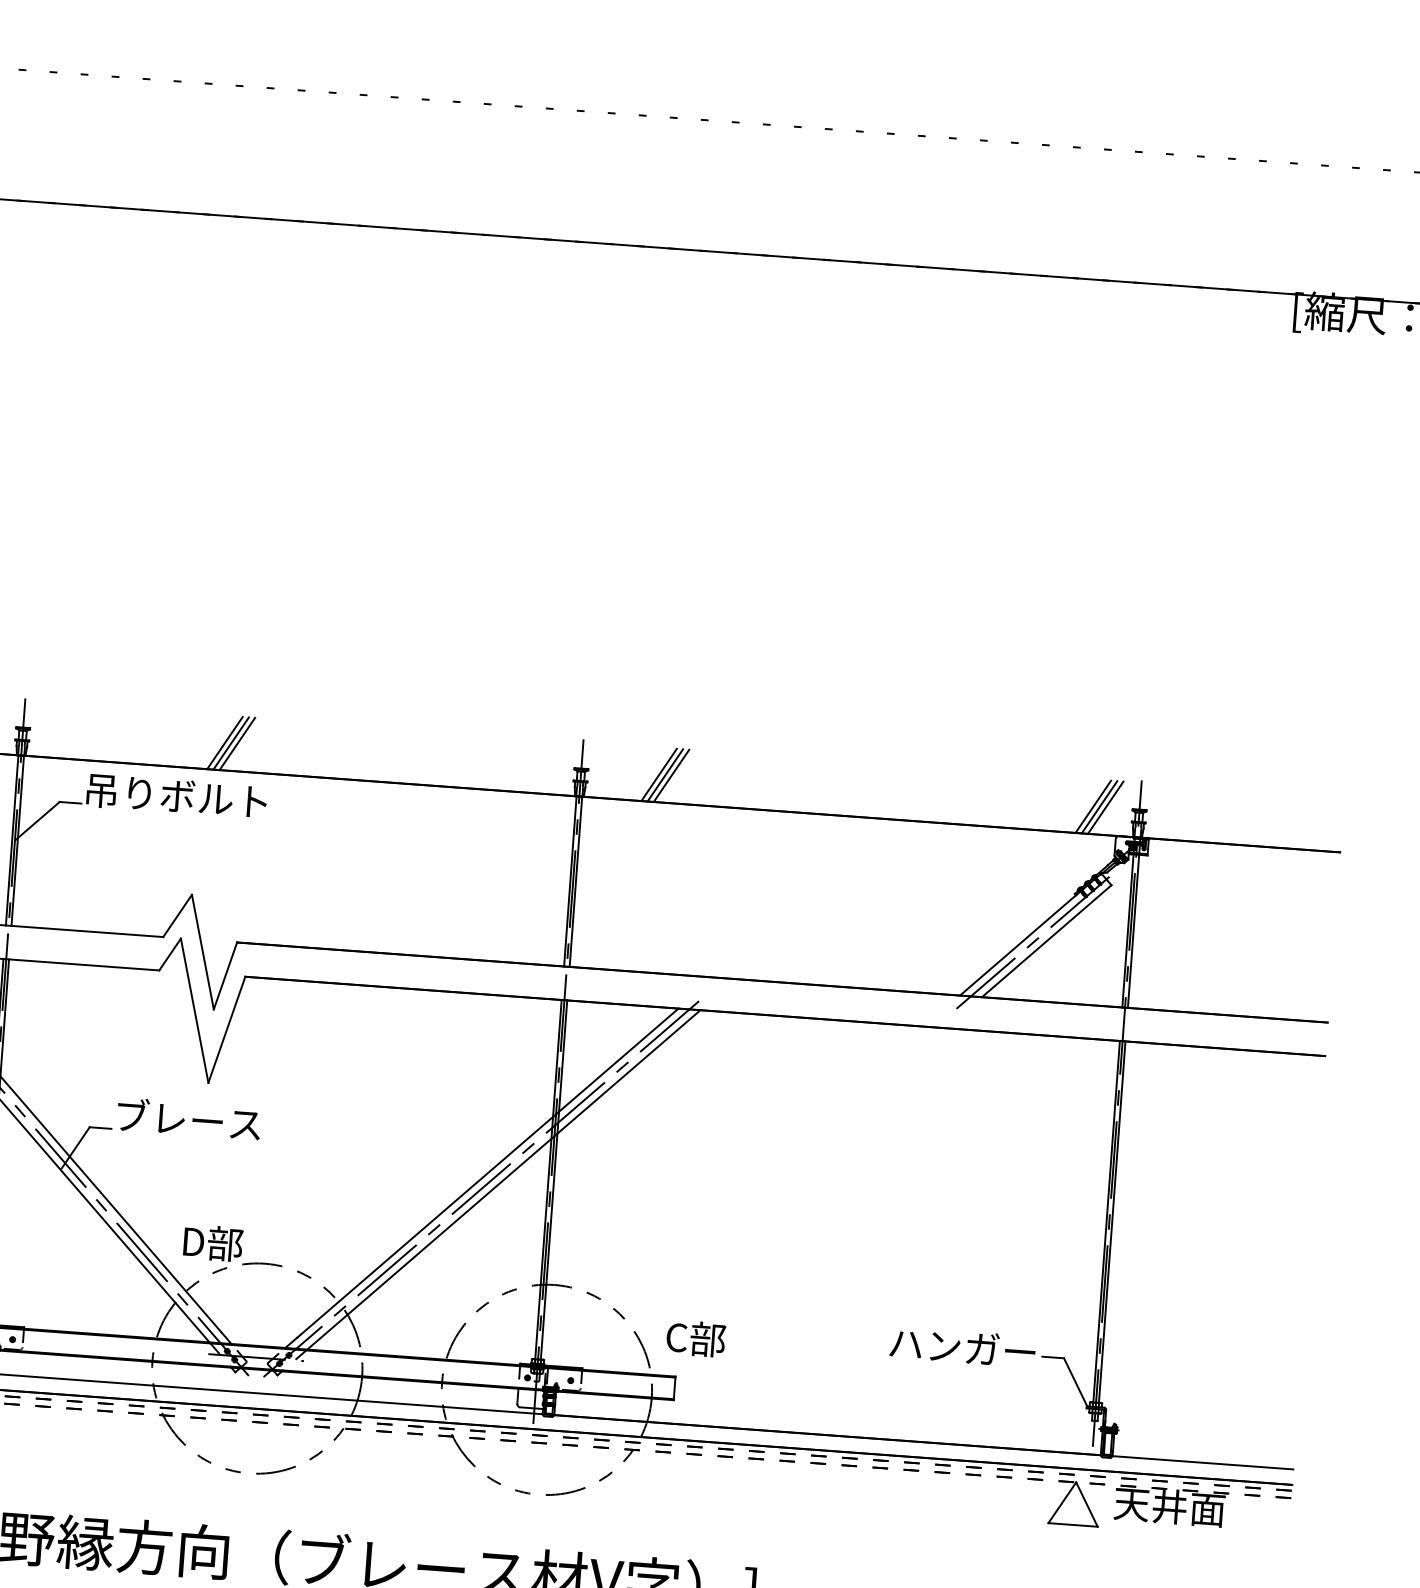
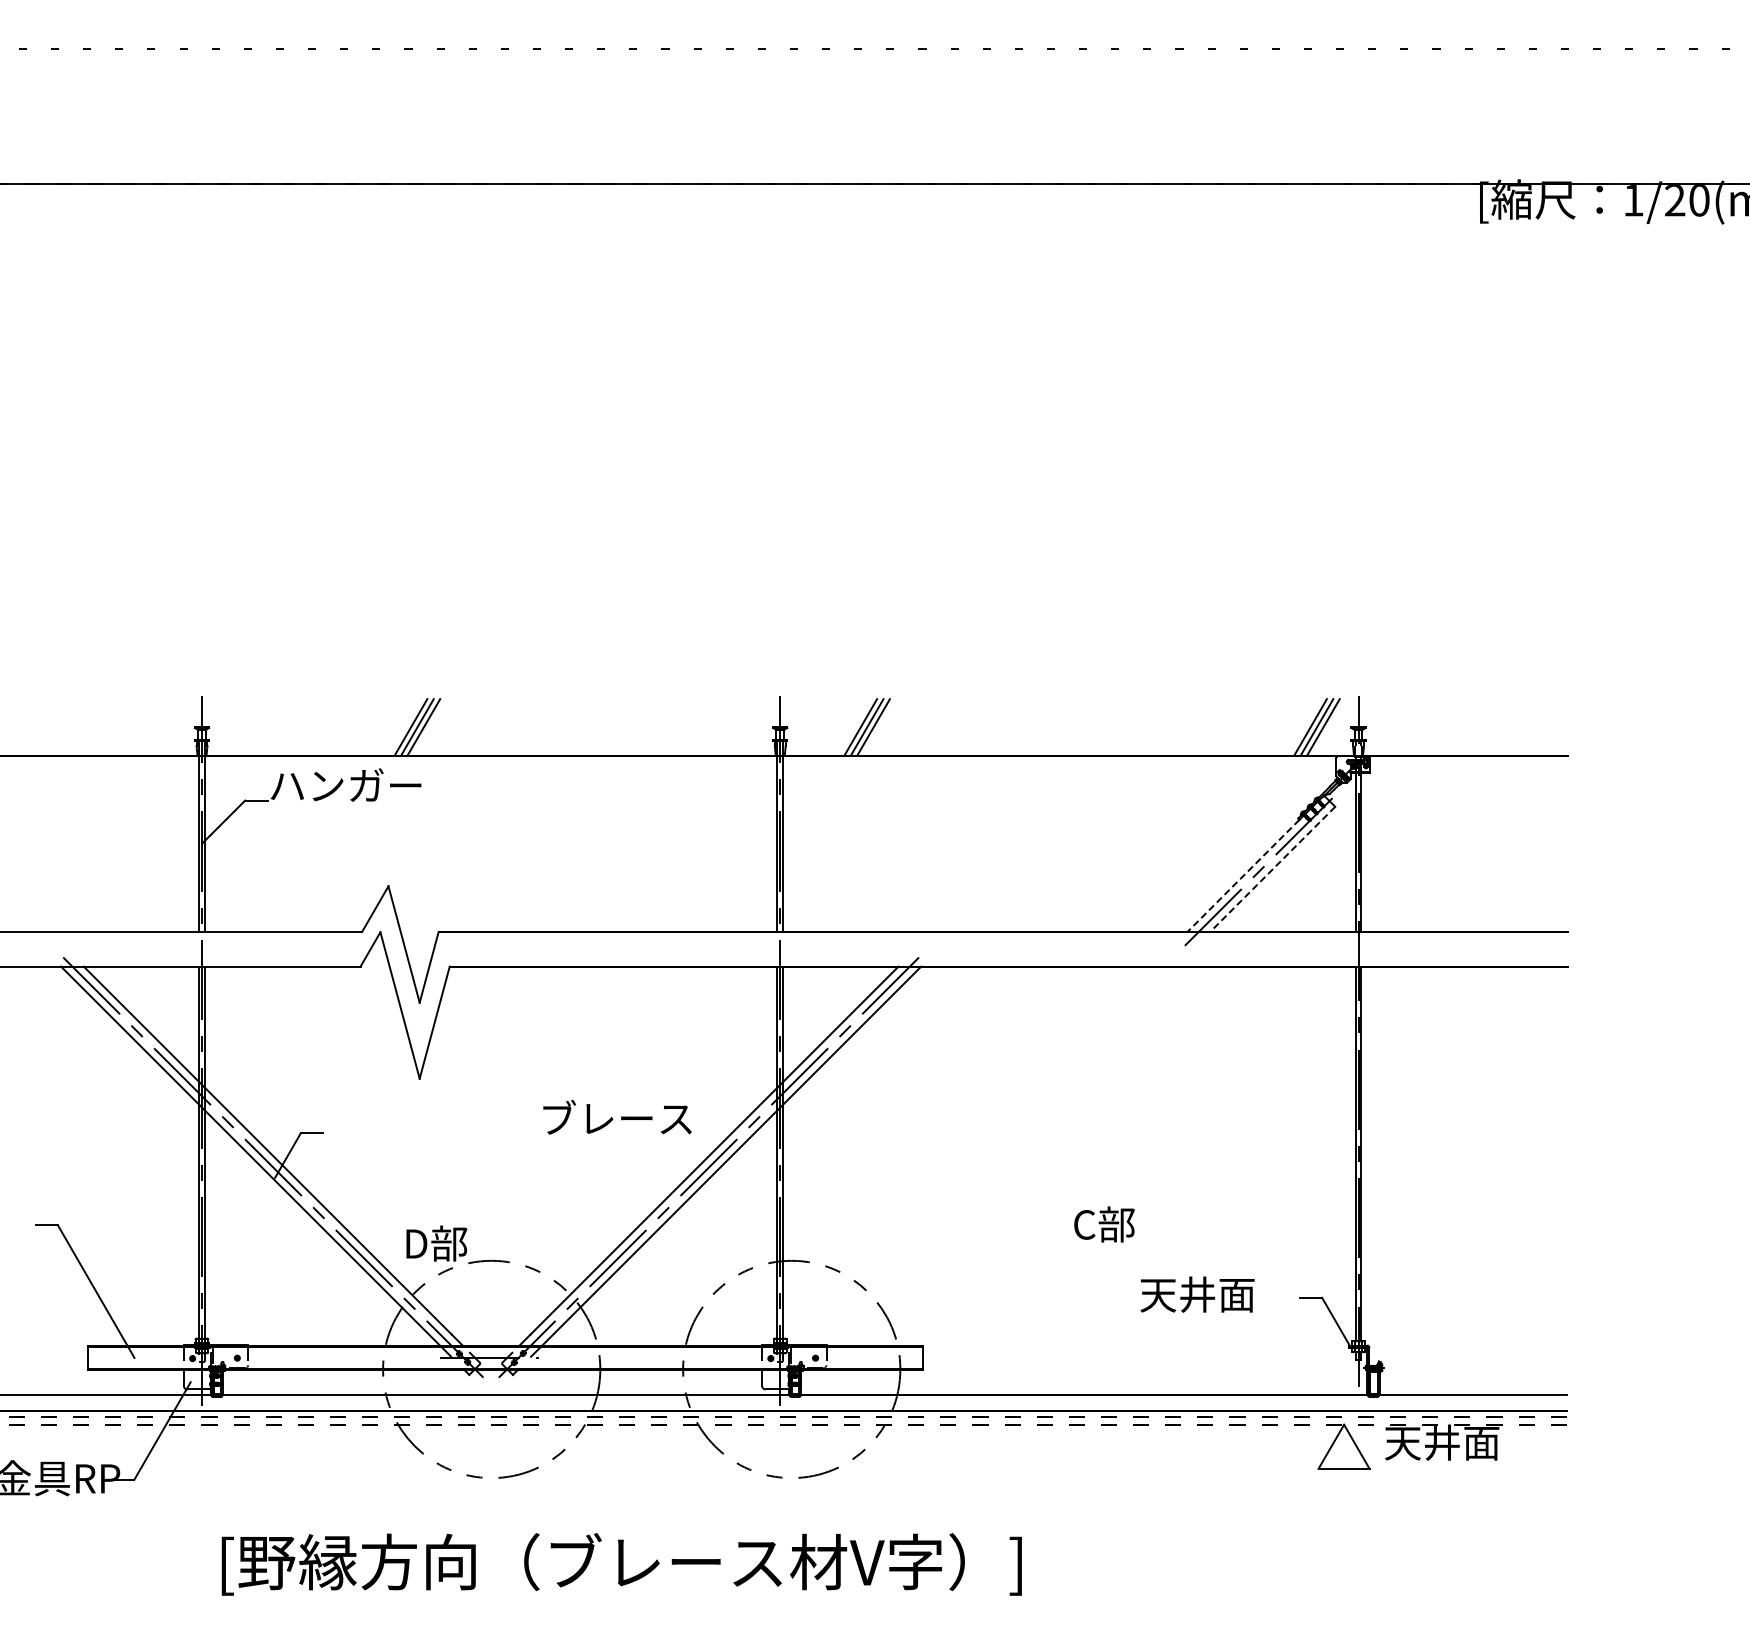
text: (175, 795) -> (364, 785), 吊りボルト -> ハンガー
line: (1046, 941) -> (1272, 869), solid -> dashed
line: (1017, 946) -> (1243, 876), solid -> dashed
text: (189, 1119) -> (617, 1117), moved
text: (696, 1338) -> (1104, 1224), moved
text: (962, 1347) -> (1216, 1294), ハンガー -> 天井面

